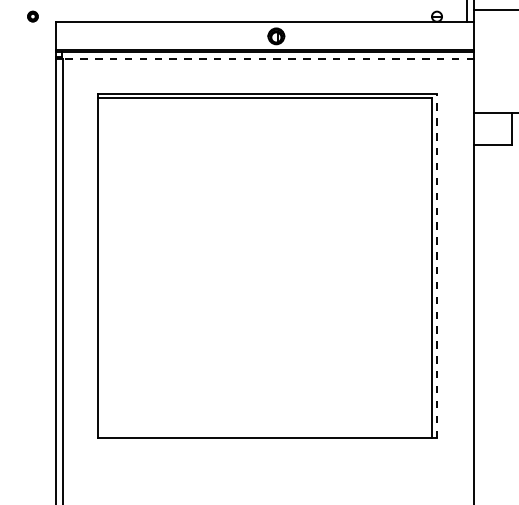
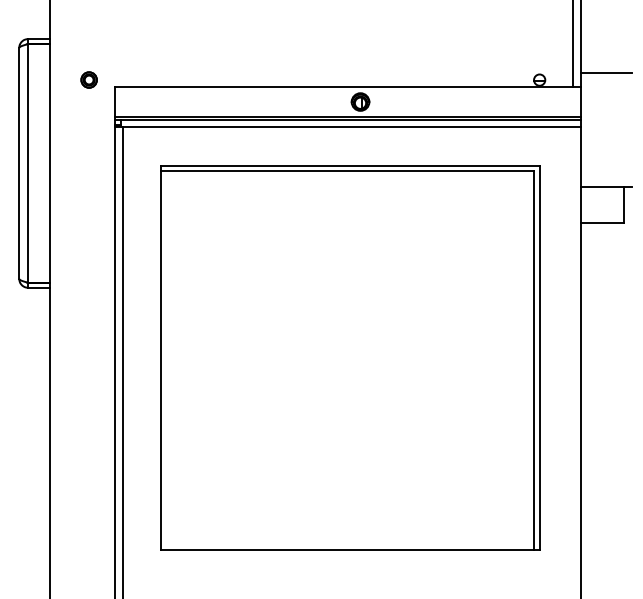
part: (32, 16) -> (88, 79), size x1.43
line: (268, 59) -> (351, 127), dashed -> solid
line: (436, 265) -> (539, 357), dashed -> solid

